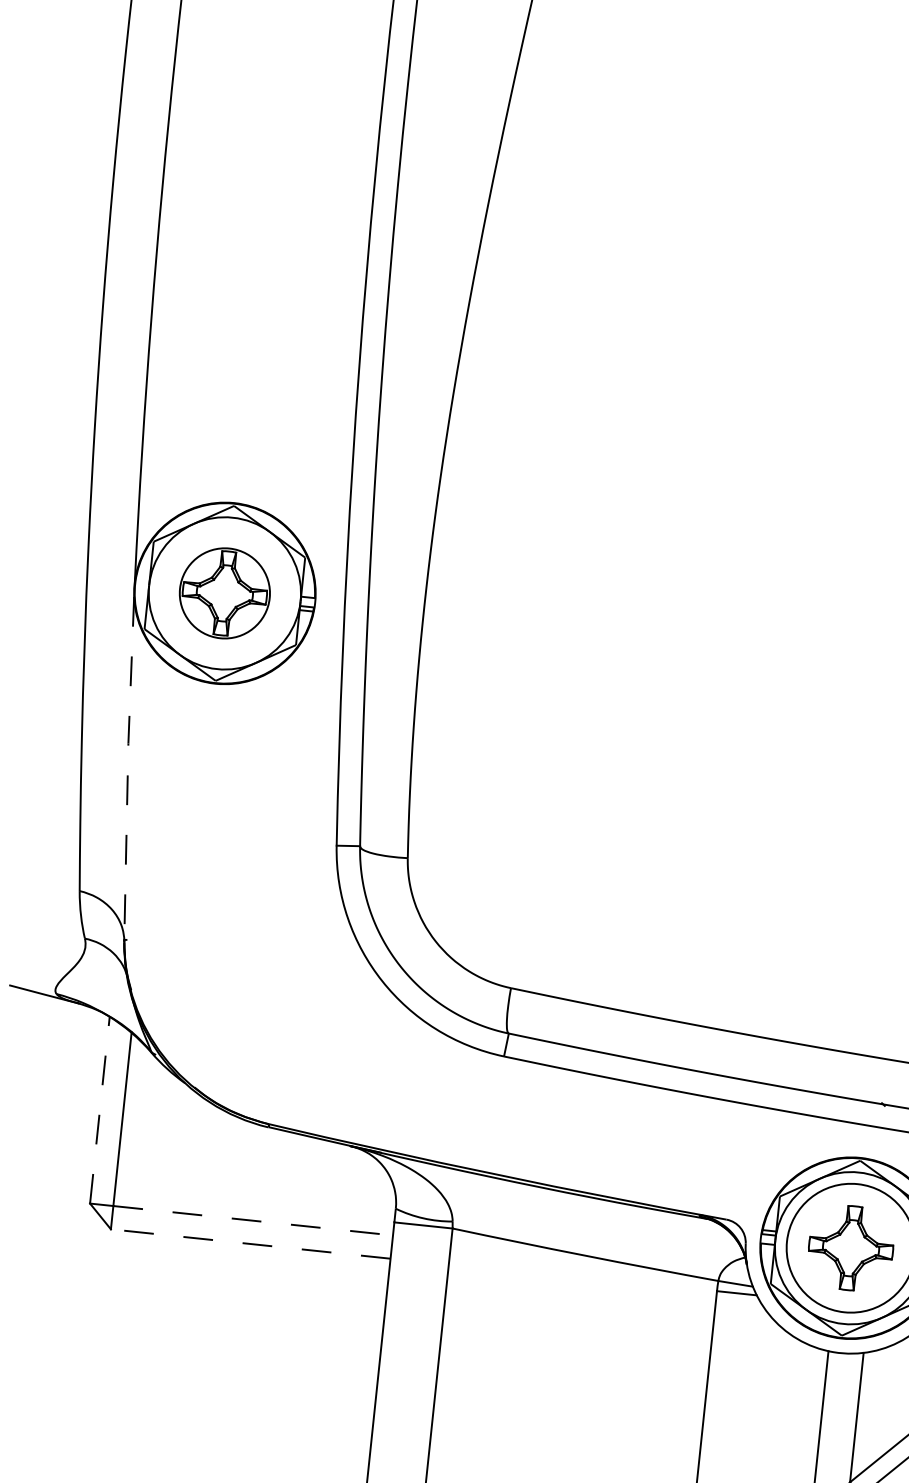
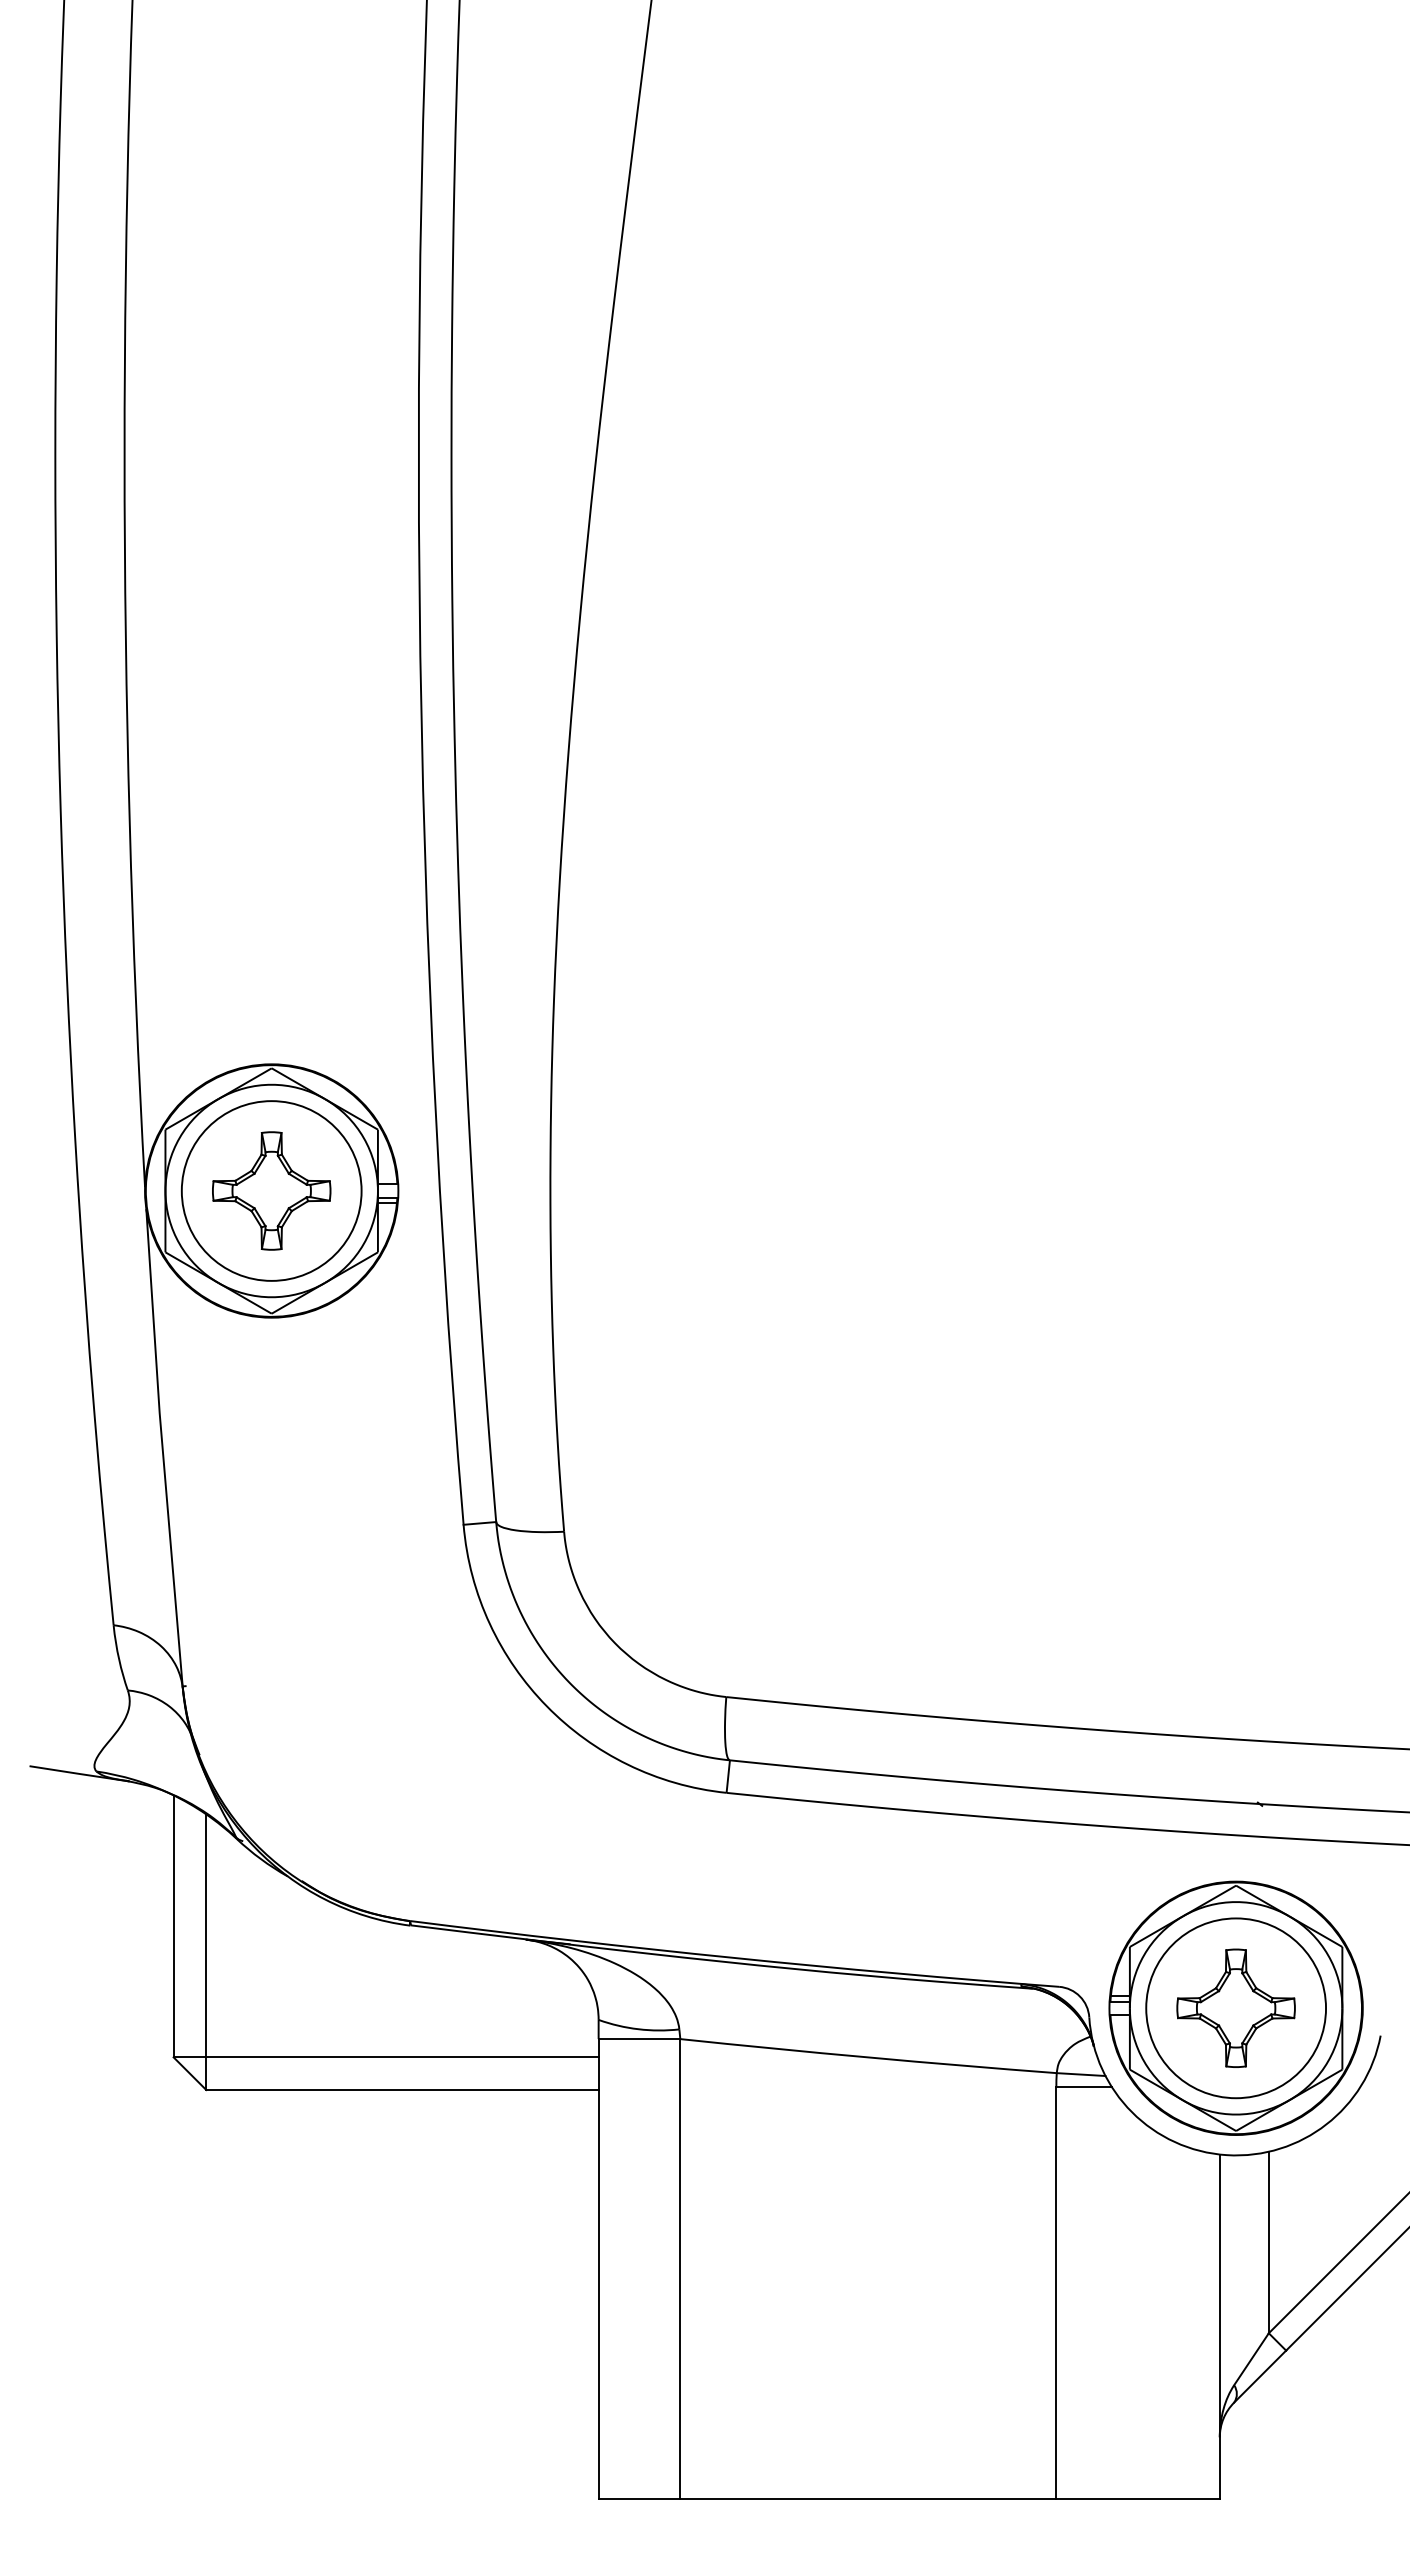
circle: (224, 593) -> (271, 1190), size x1.43
line: (127, 768) -> (162, 1447), dashed -> solid
line: (99, 1110) -> (173, 1926), dashed -> solid
line: (253, 1220) -> (402, 2057), dashed -> solid
line: (250, 1244) -> (401, 2090), dashed -> solid

